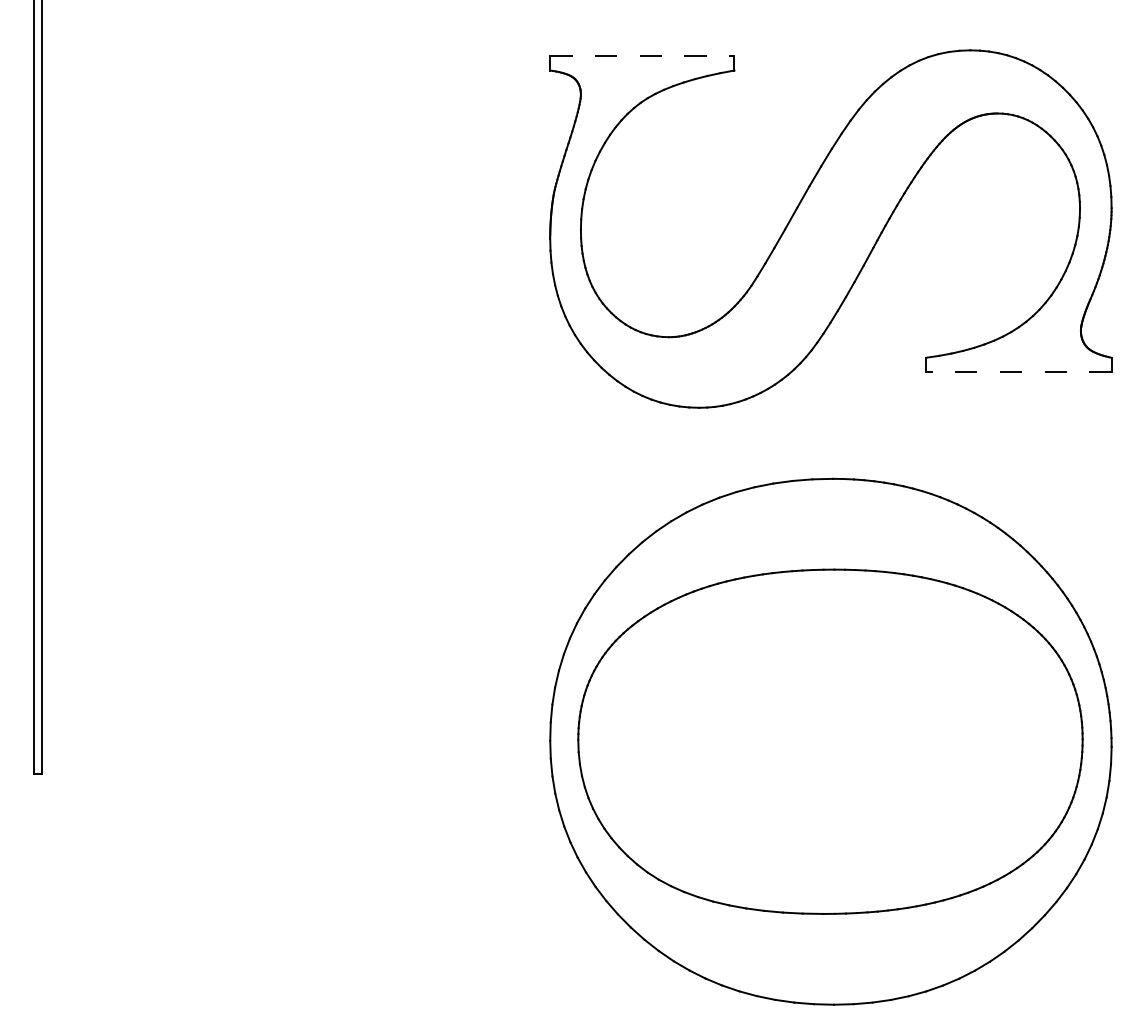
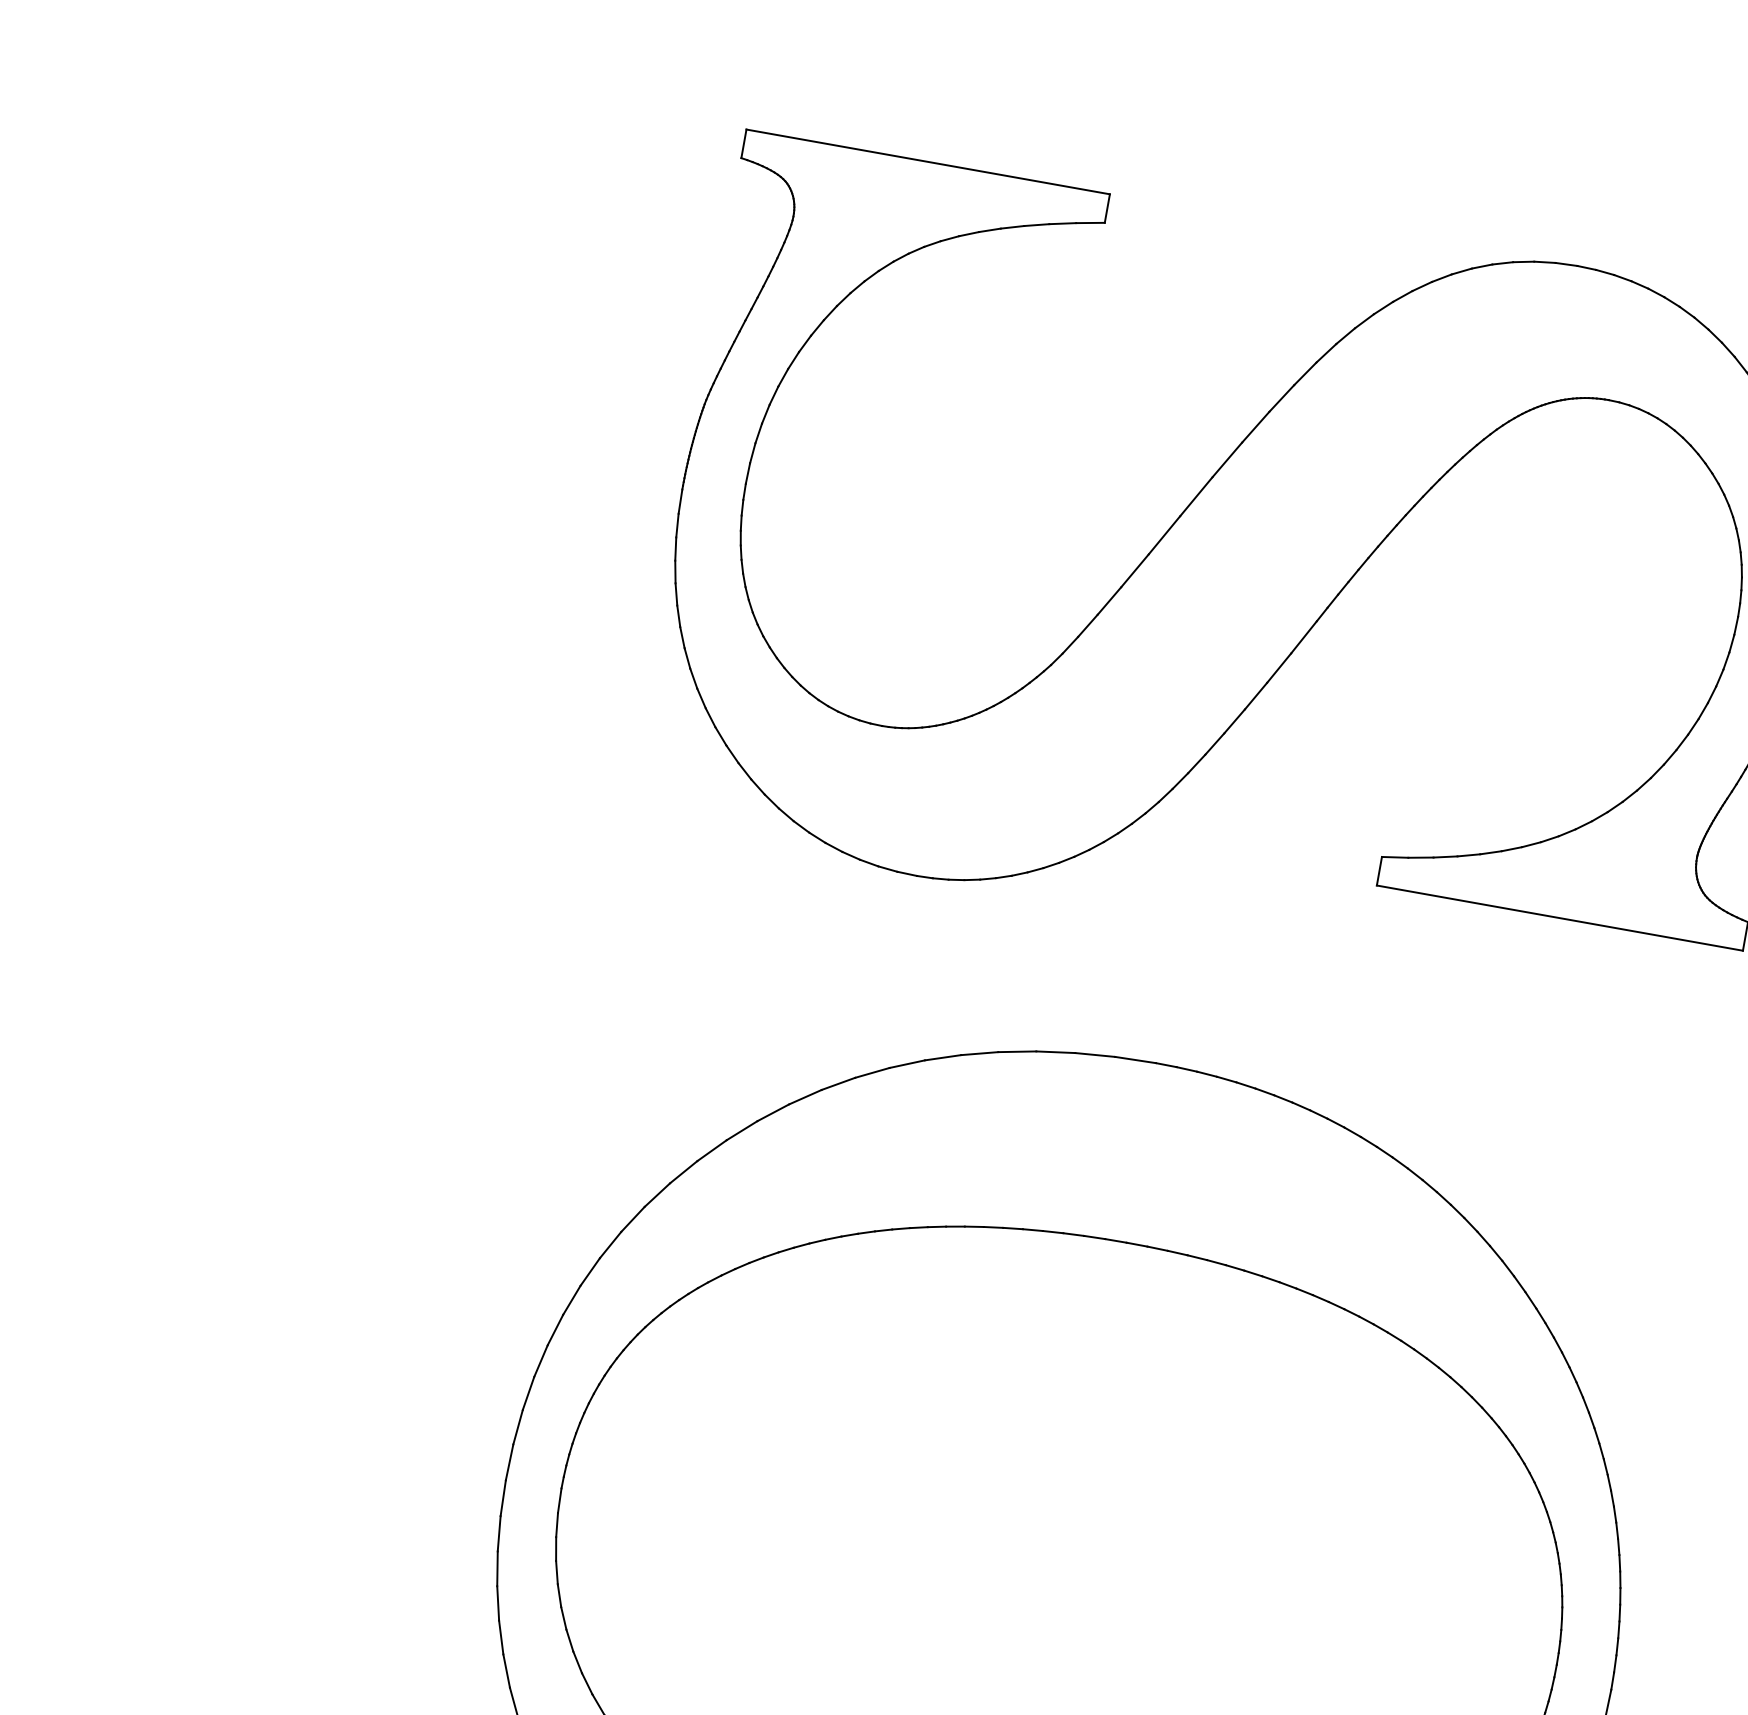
line: (642, 56) -> (928, 162), dashed -> solid
line: (1018, 372) -> (1559, 918), dashed -> solid

